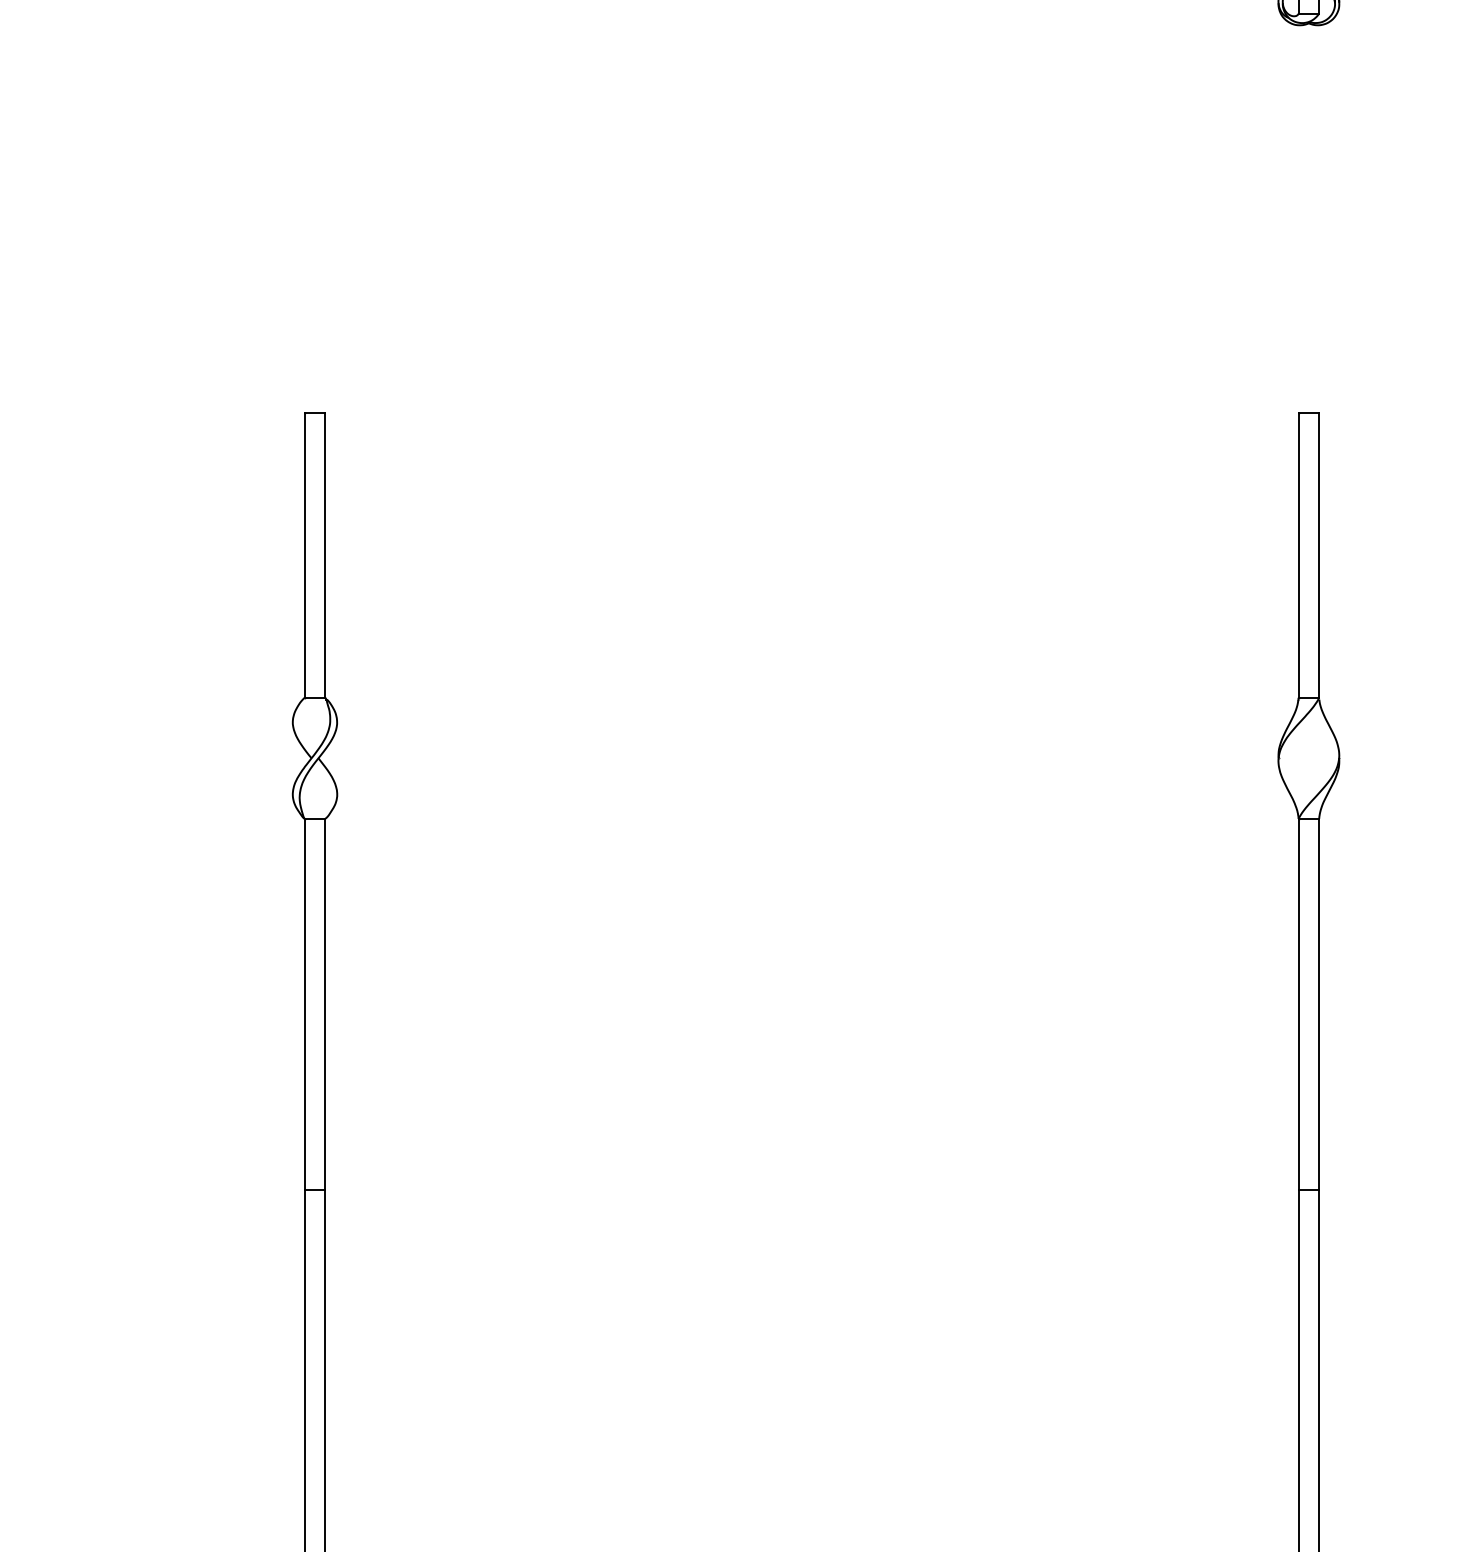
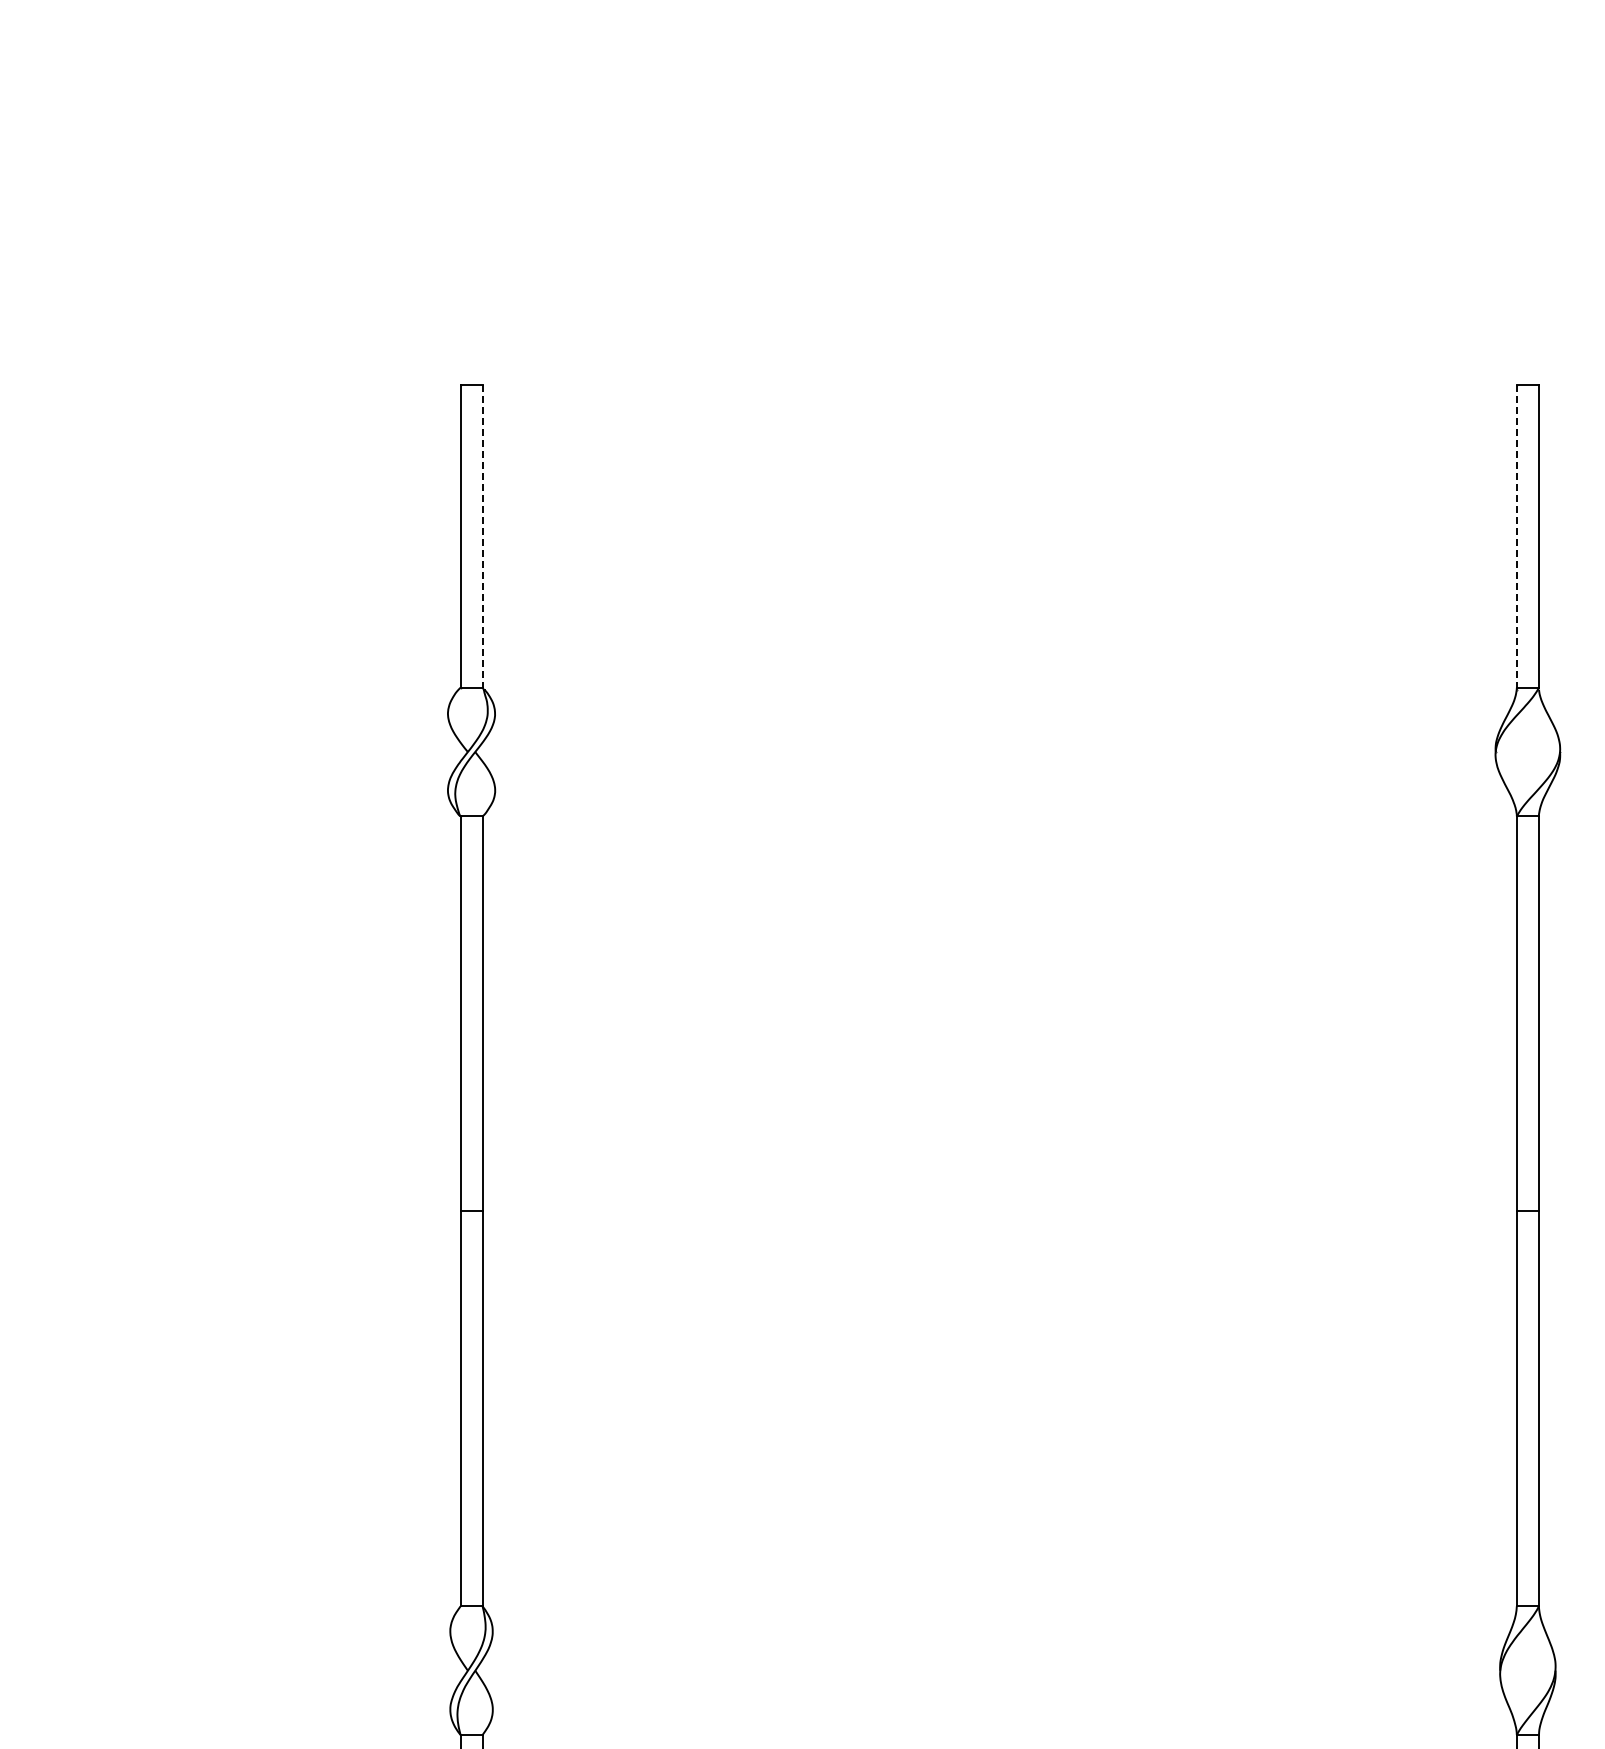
line: (325, 555) -> (482, 536), solid -> dashed
line: (1298, 555) -> (1516, 536), solid -> dashed

